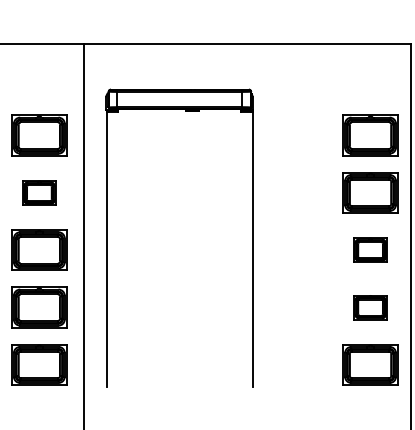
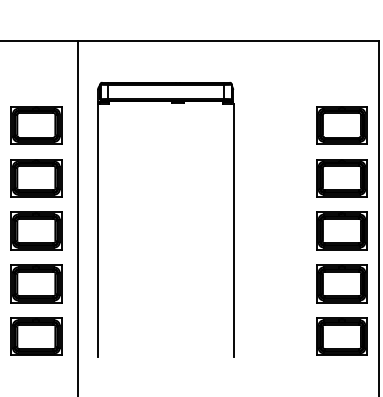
part: (39, 193) -> (36, 178), size x1.67
part: (370, 249) -> (341, 230), size x1.67
part: (370, 307) -> (341, 283), size x1.67

